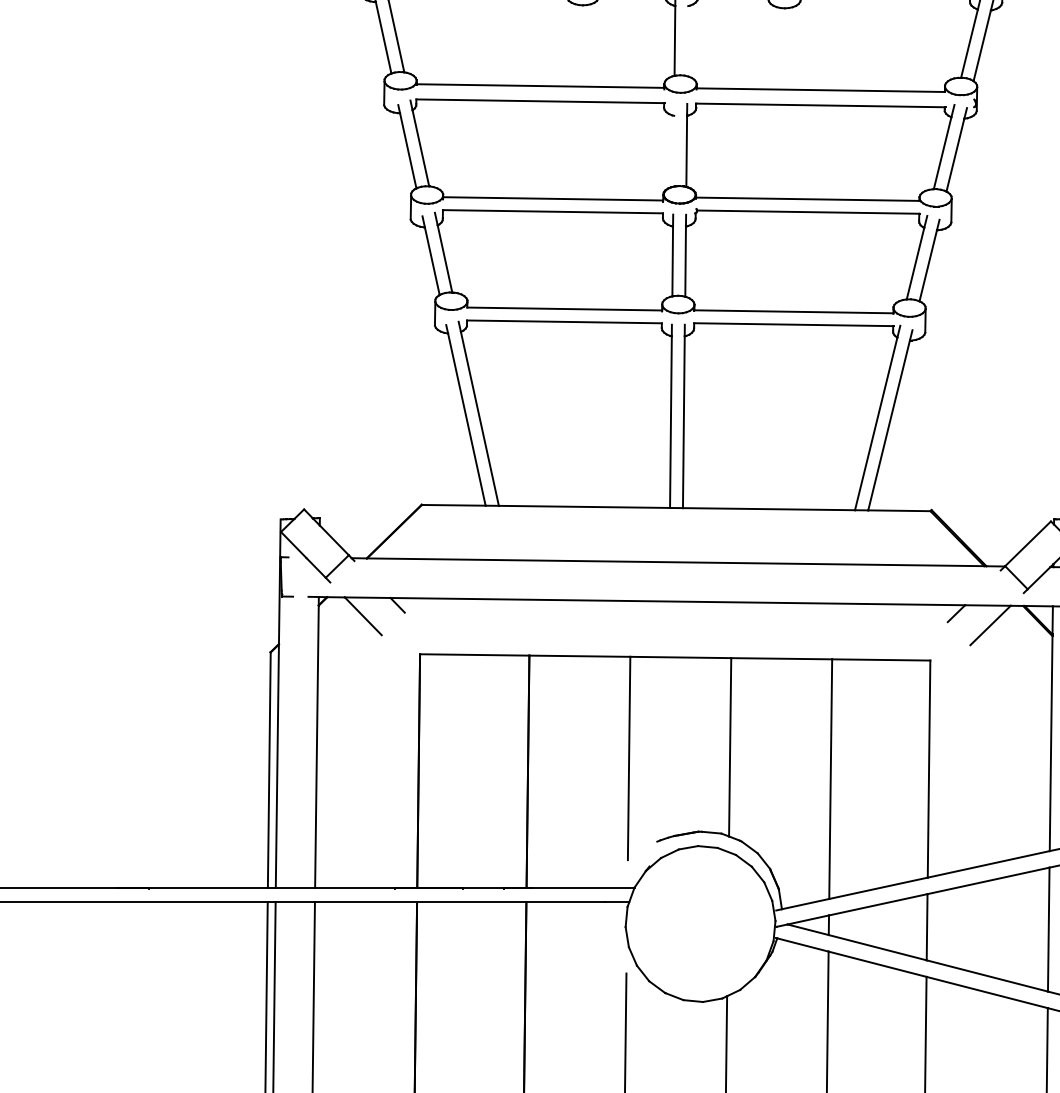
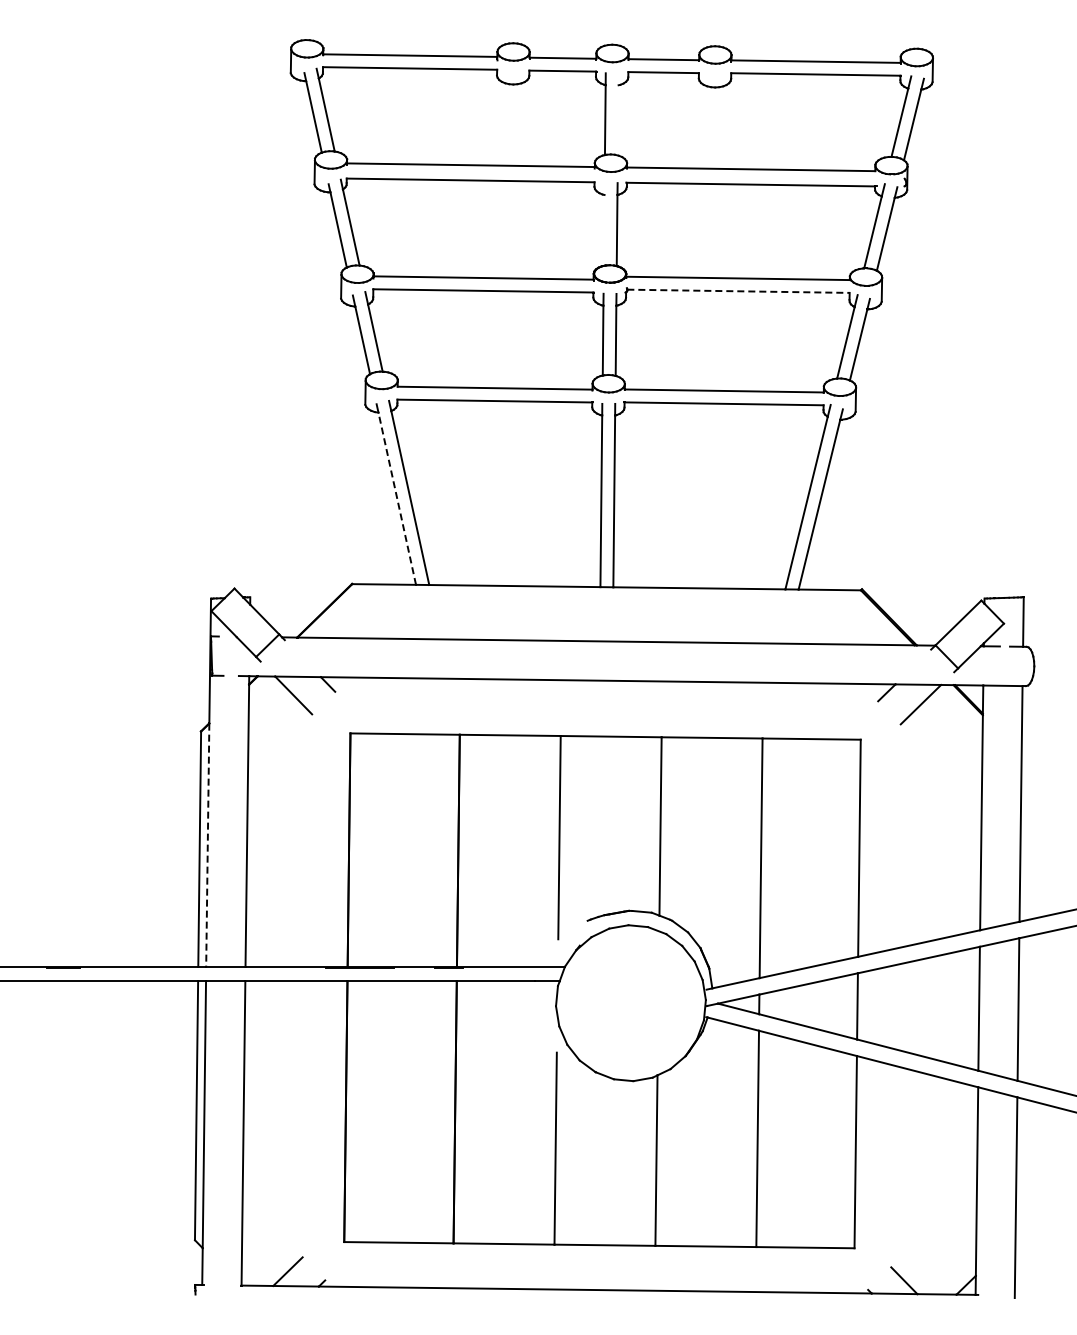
line: (809, 212) -> (739, 291), solid -> dashed
line: (467, 419) -> (397, 498), solid -> dashed
line: (277, 766) -> (207, 845), solid -> dashed

